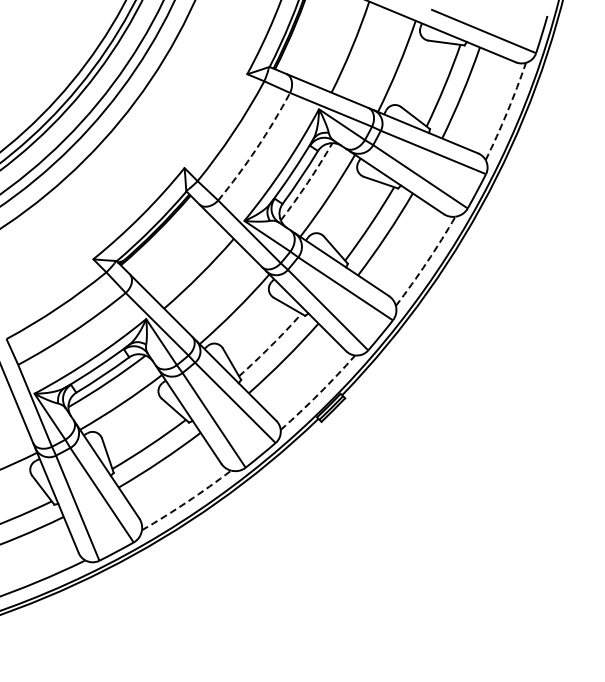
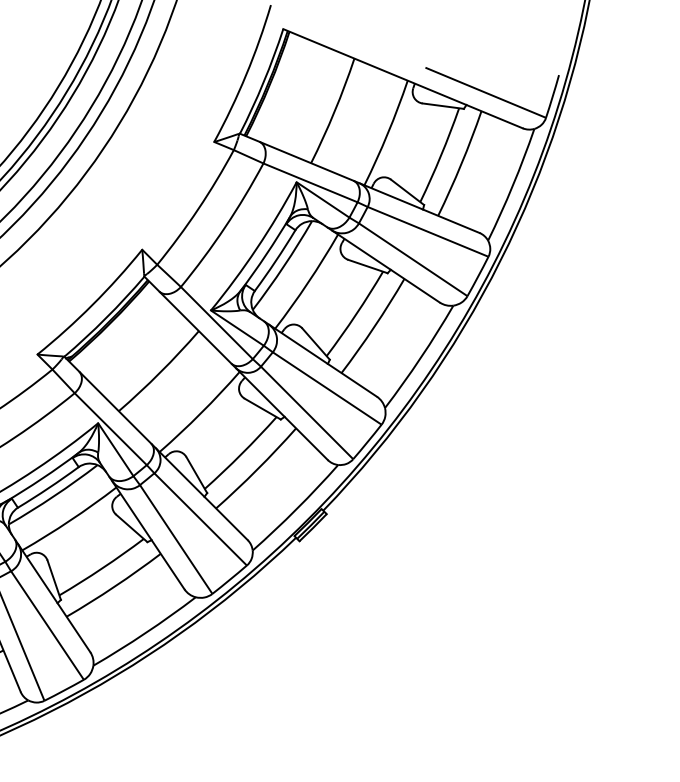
arc: (507, 112) -> (513, 185), dashed -> solid
arc: (256, 148) -> (224, 227), dashed -> solid
arc: (307, 182) -> (283, 266), dashed -> solid
arc: (427, 262) -> (421, 358), dashed -> solid
arc: (271, 345) -> (242, 453), dashed -> solid
arc: (319, 393) -> (297, 508), dashed -> solid
arc: (187, 501) -> (145, 632), dashed -> solid

